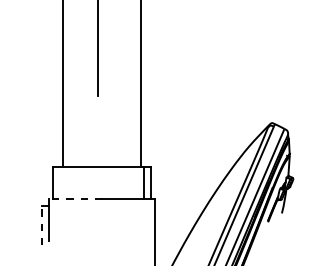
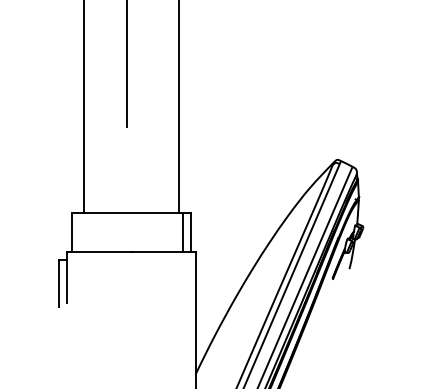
line: (74, 198) -> (98, 251), dashed -> solid
line: (41, 225) -> (58, 283), dashed -> solid

